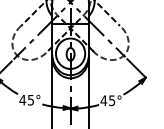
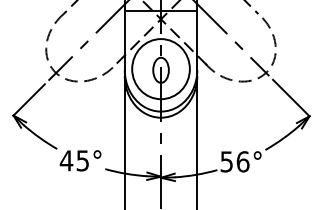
text: (107, 100) -> (233, 161), 45° -> 56°

